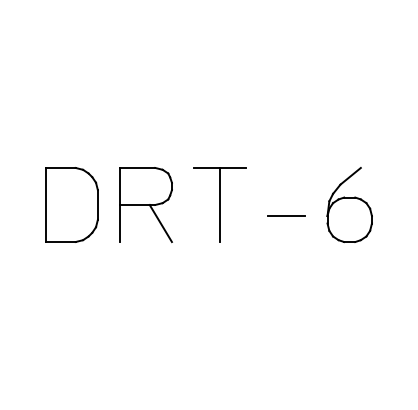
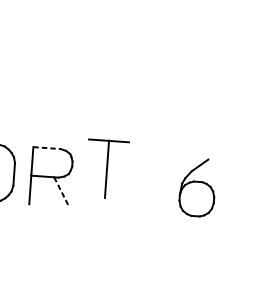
line: (137, 167) -> (46, 147), solid -> dashed
part: (219, 204) -> (106, 169), moved
part: (349, 204) -> (197, 187), moved
line: (286, 216) -> (159, 193), removed
line: (160, 223) -> (61, 192), solid -> dashed

